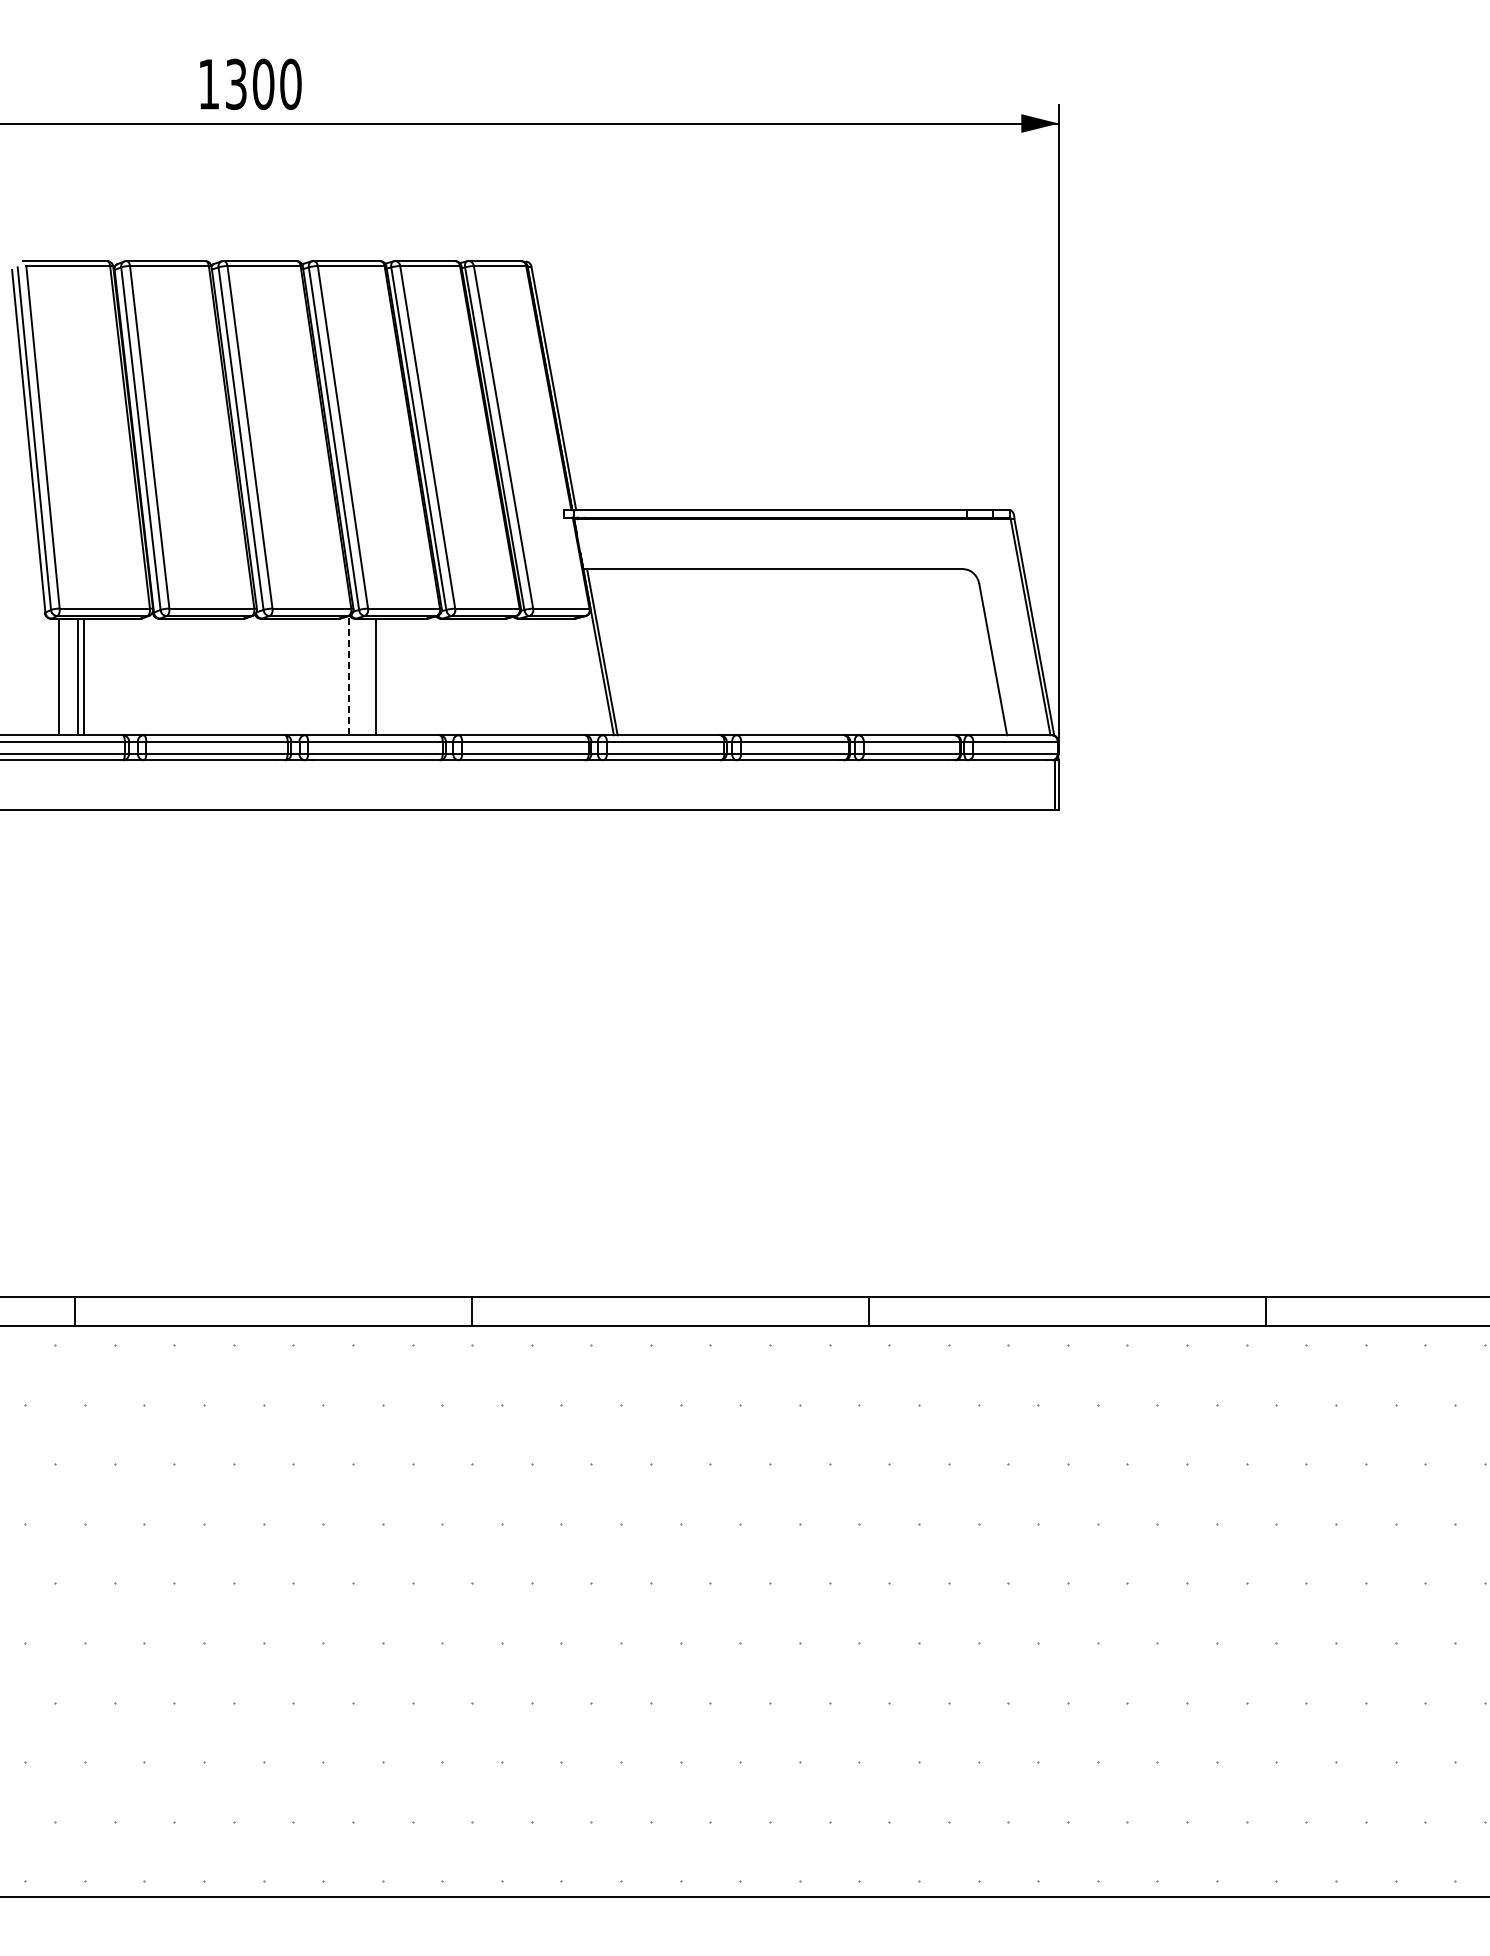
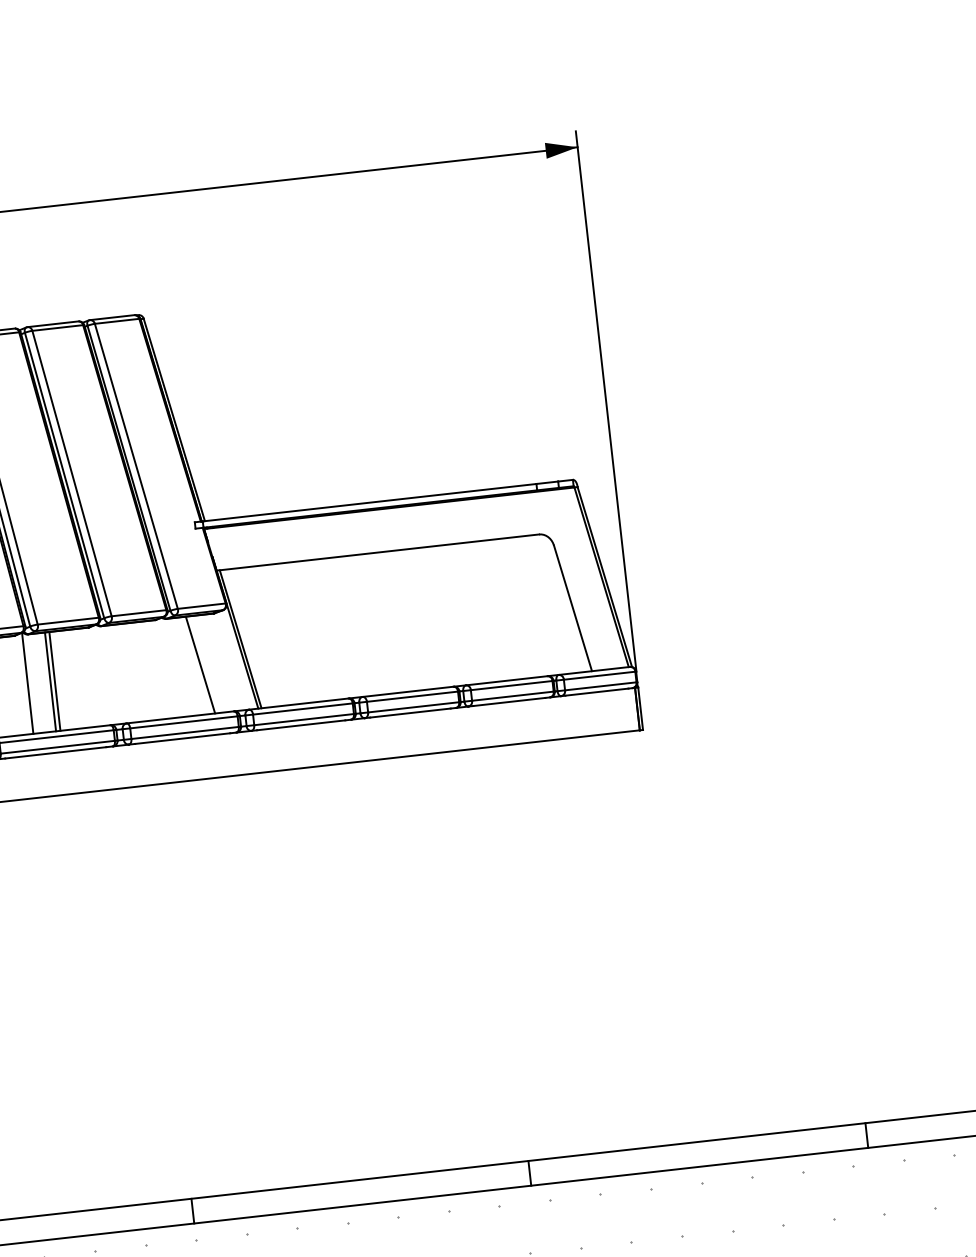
line: (348, 675) -> (27, 683), dashed -> solid
line: (380, 676) -> (54, 680), added
line: (551, 676) -> (199, 664), added

